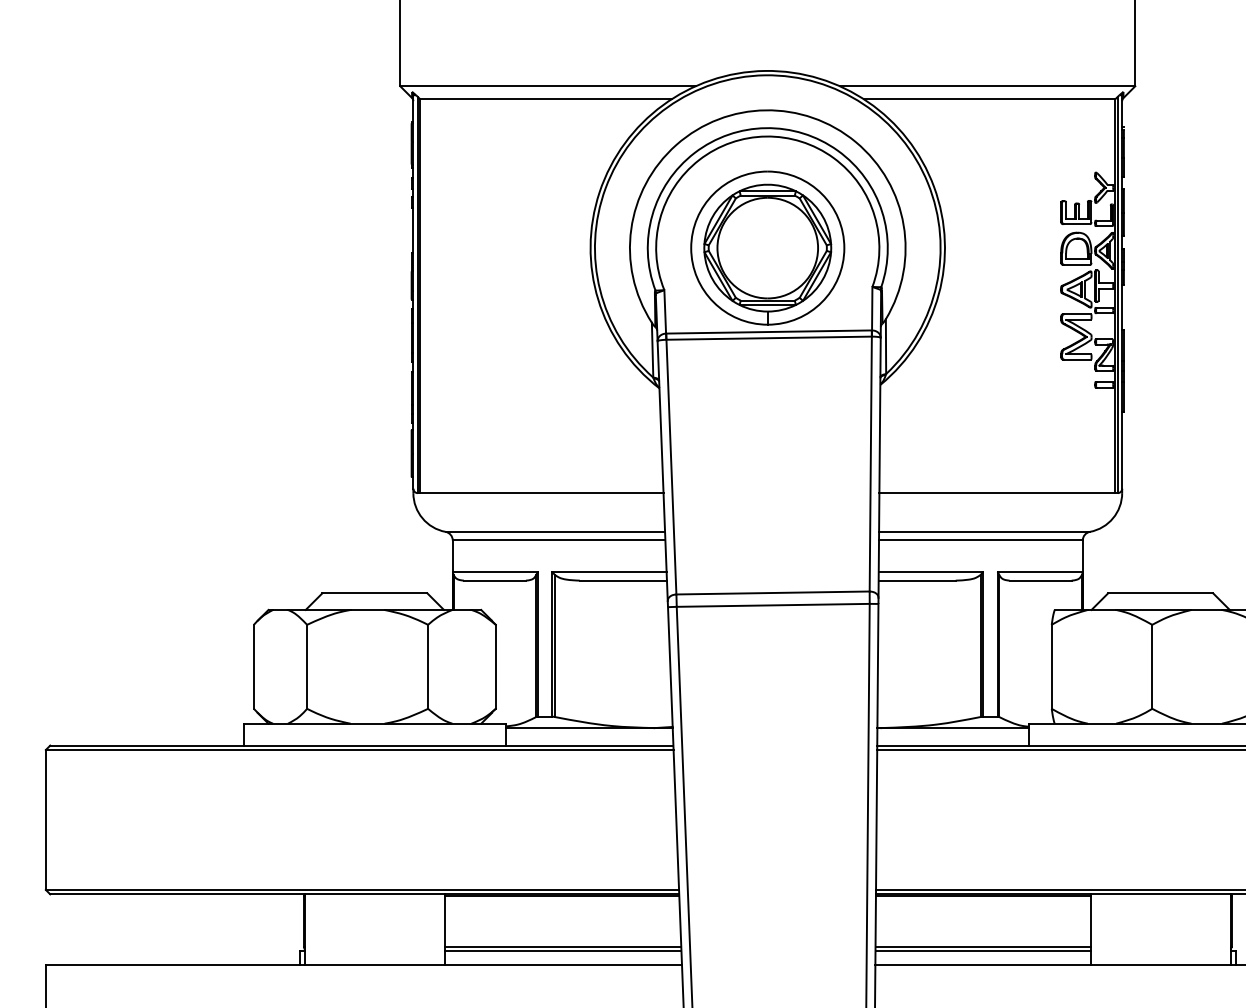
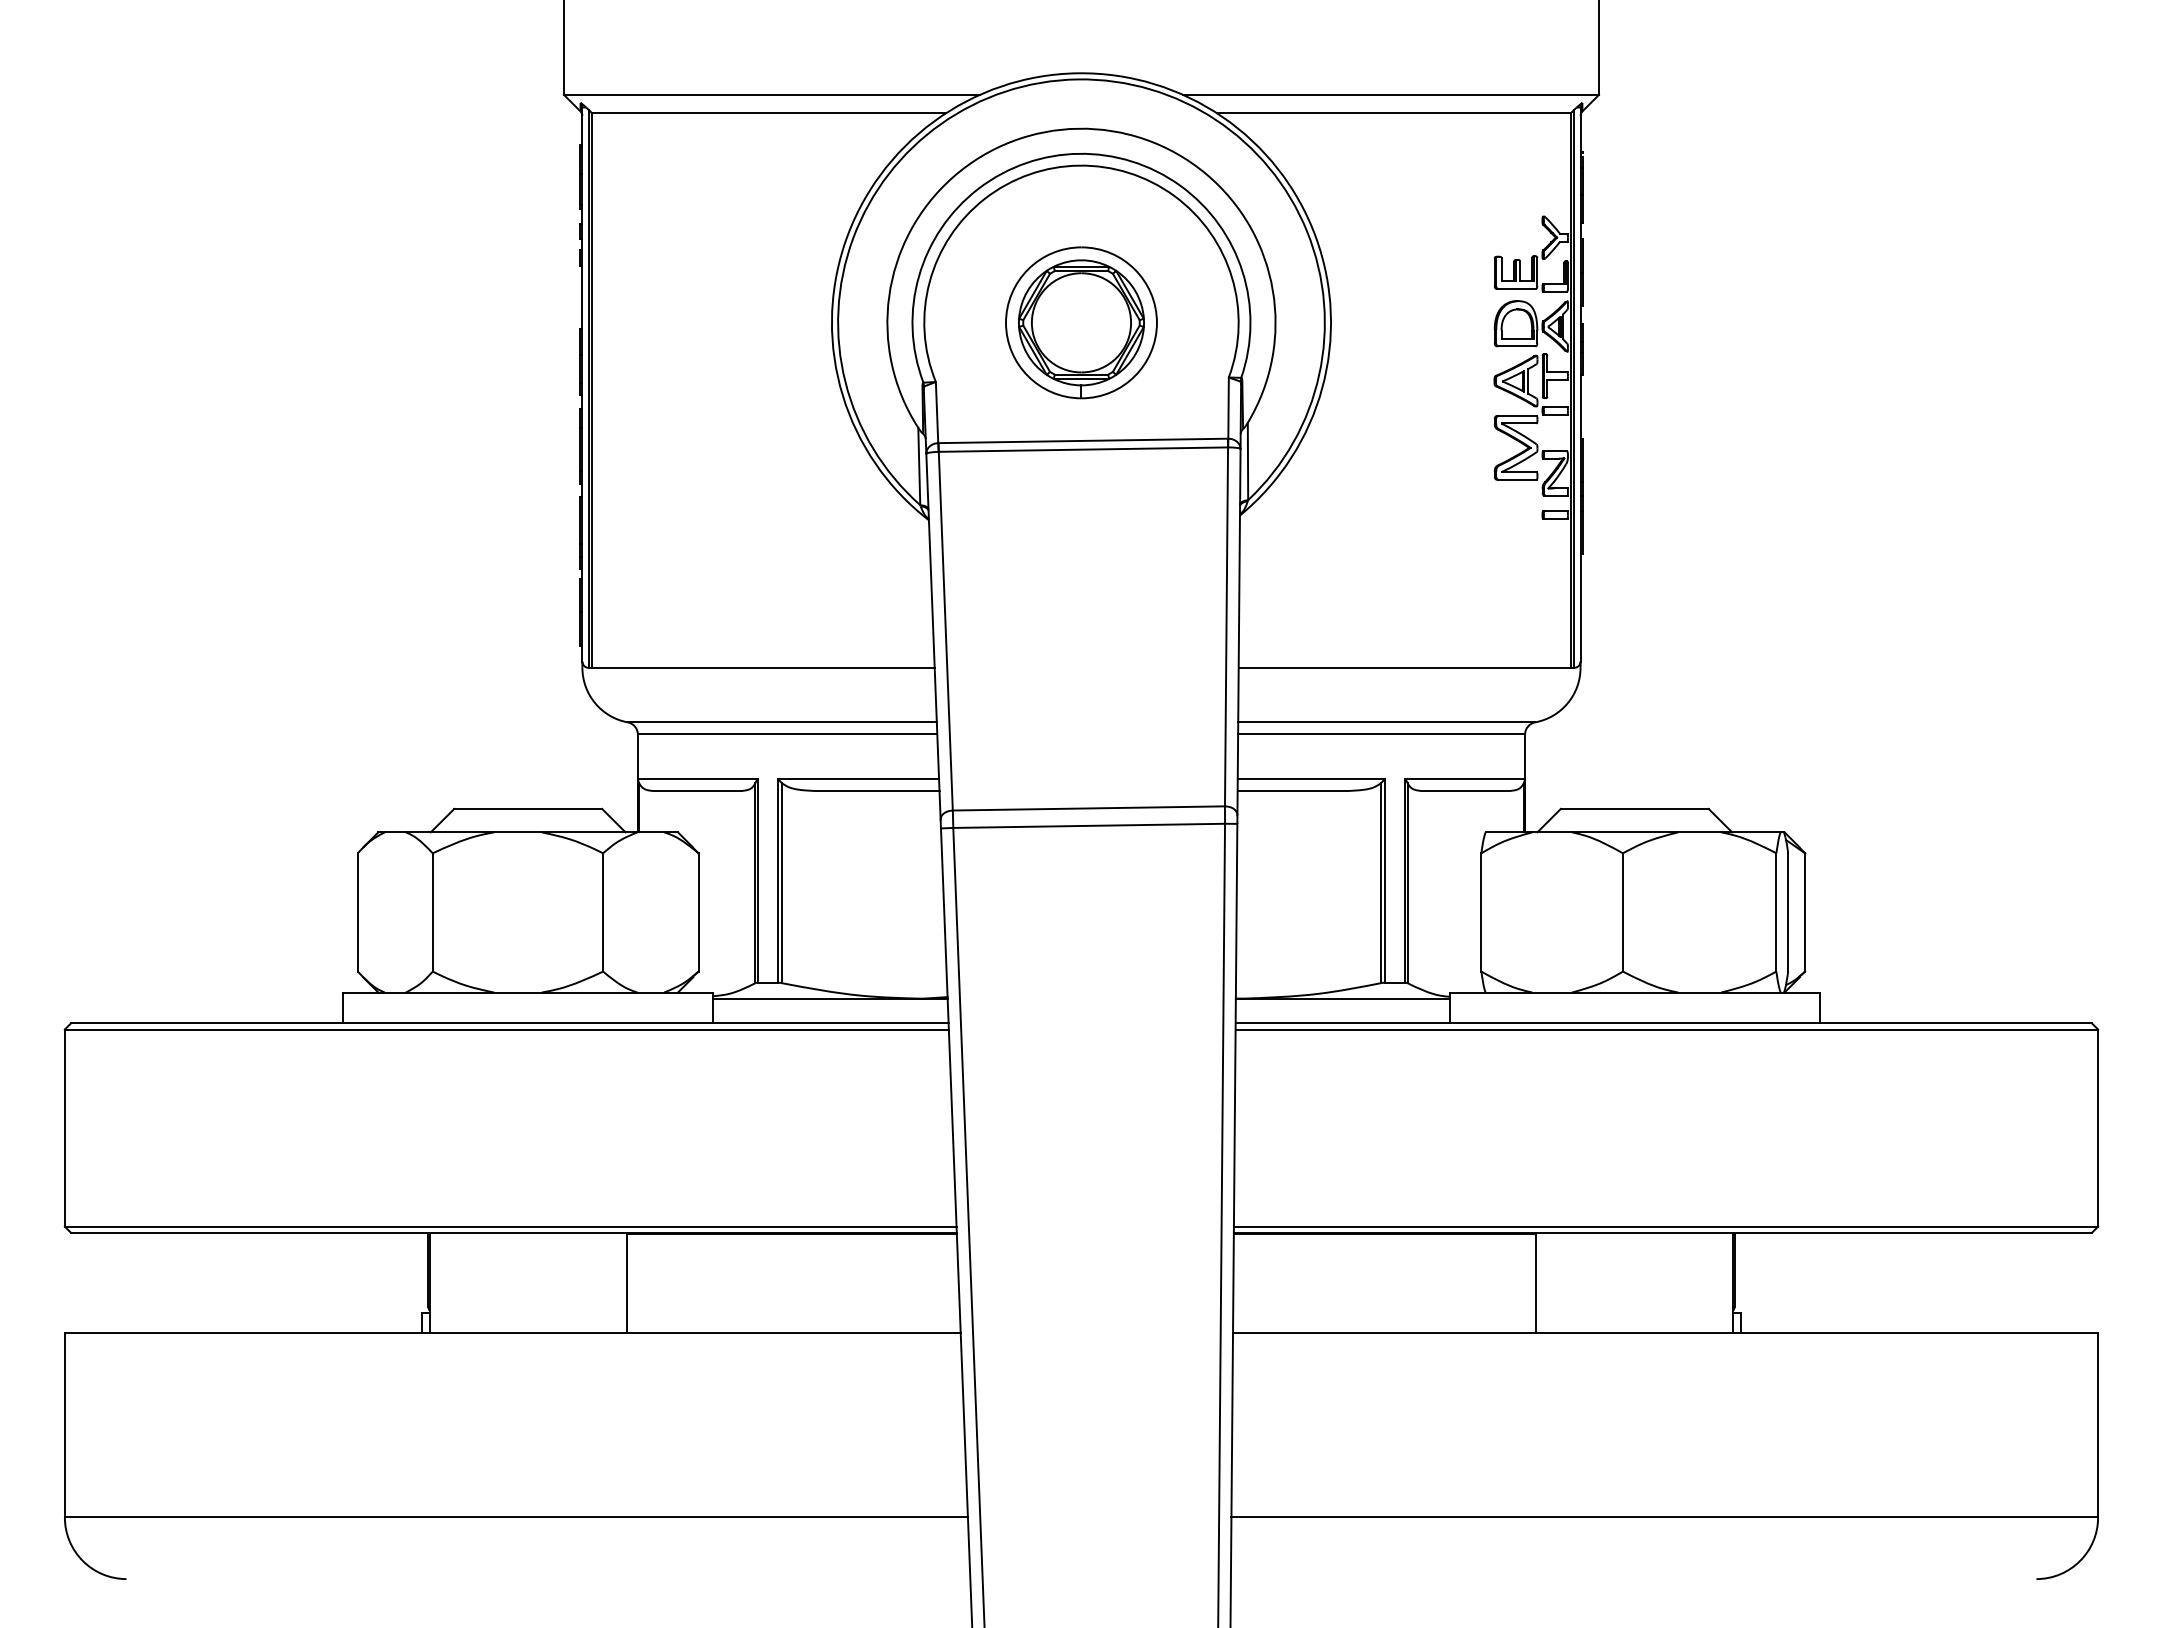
part: (767, 247) -> (1081, 322), size x0.7
line: (562, 946) -> (792, 1306), removed
line: (982, 946) -> (1384, 1306), removed
line: (562, 950) -> (792, 1312), removed
line: (982, 950) -> (1384, 1312), removed

